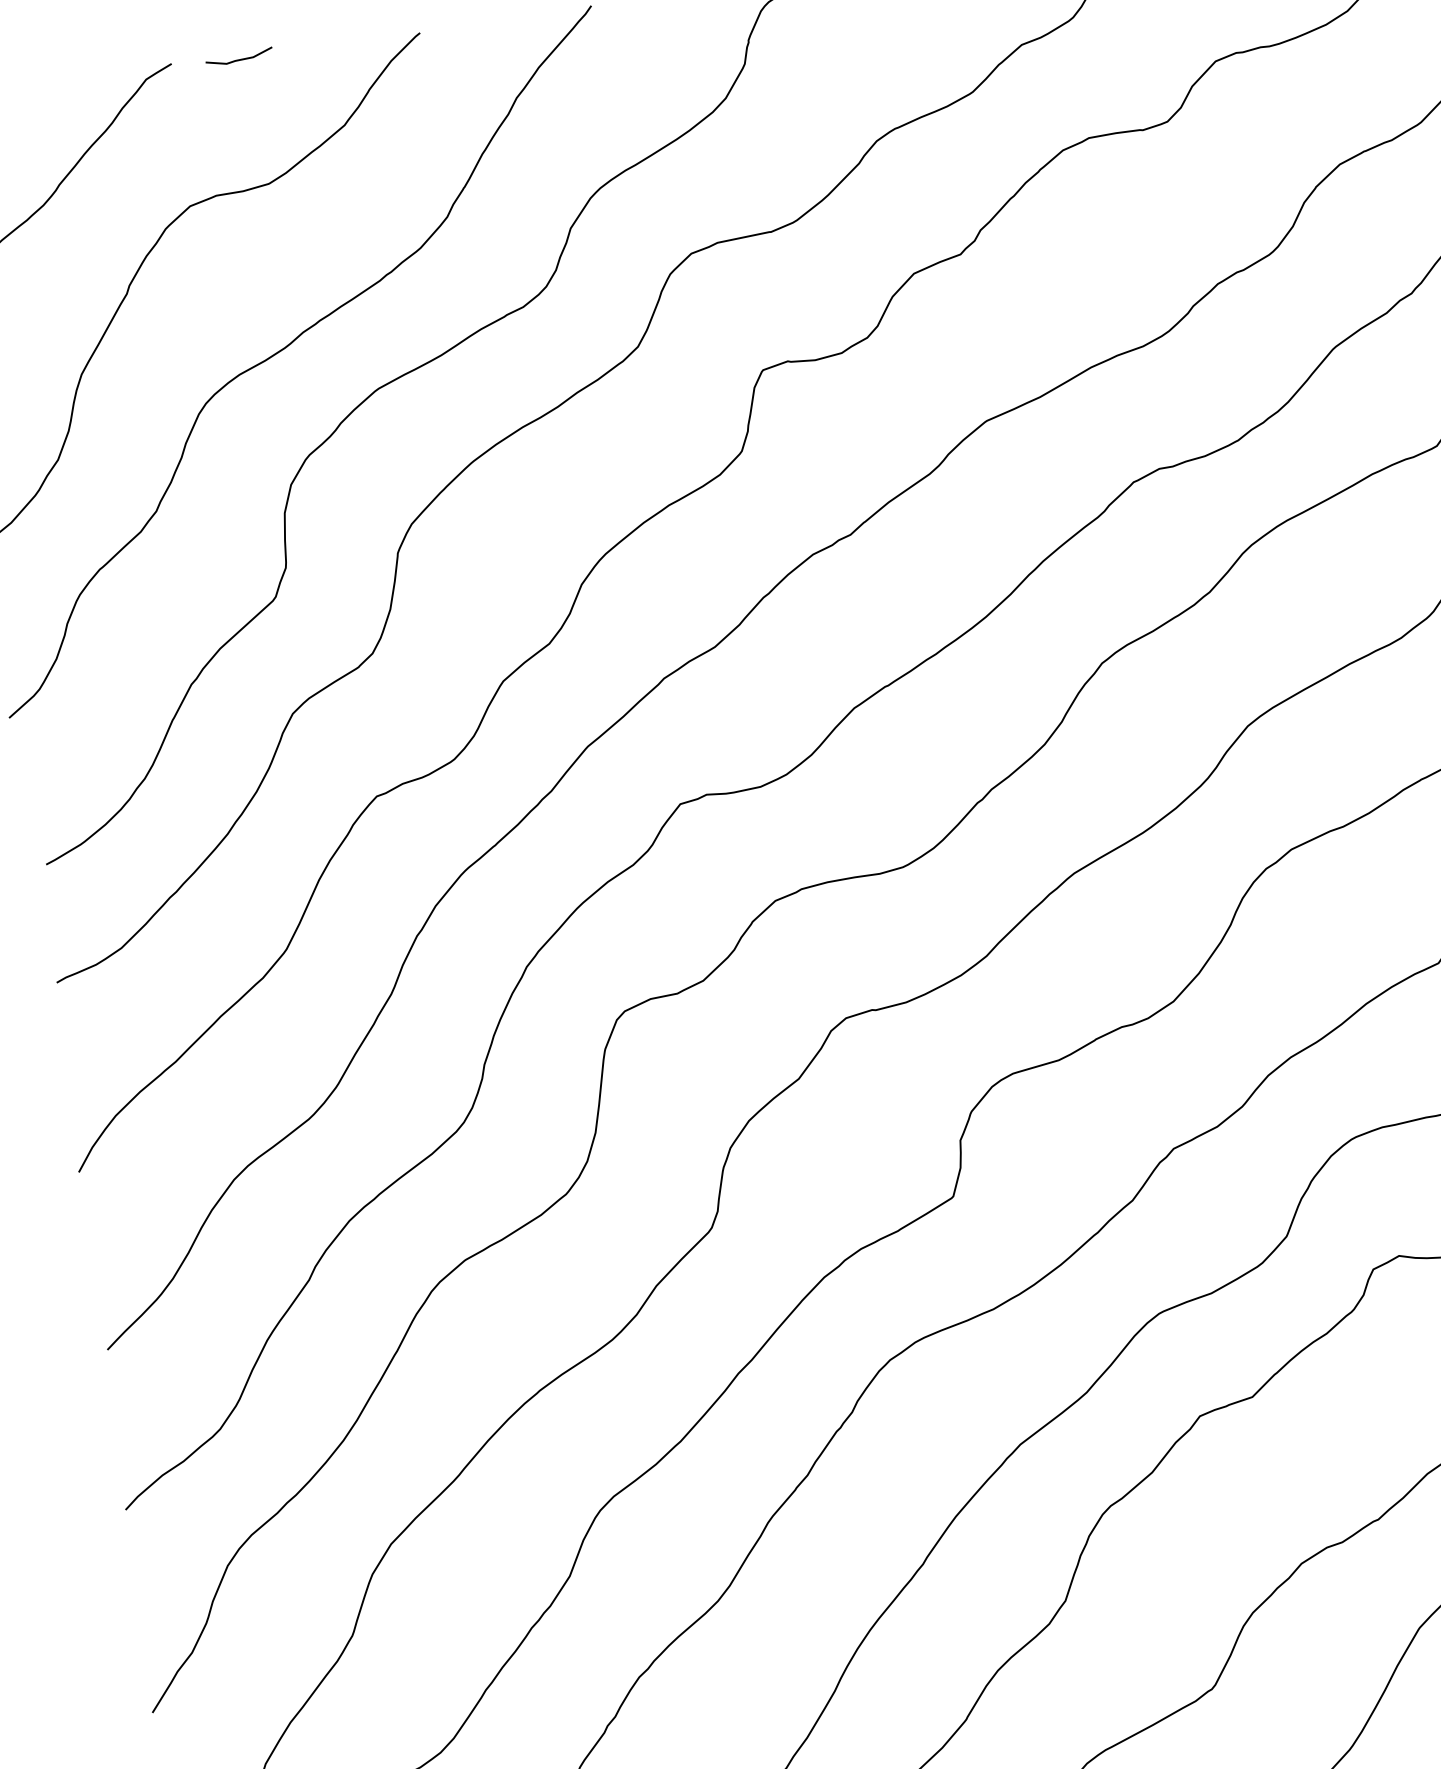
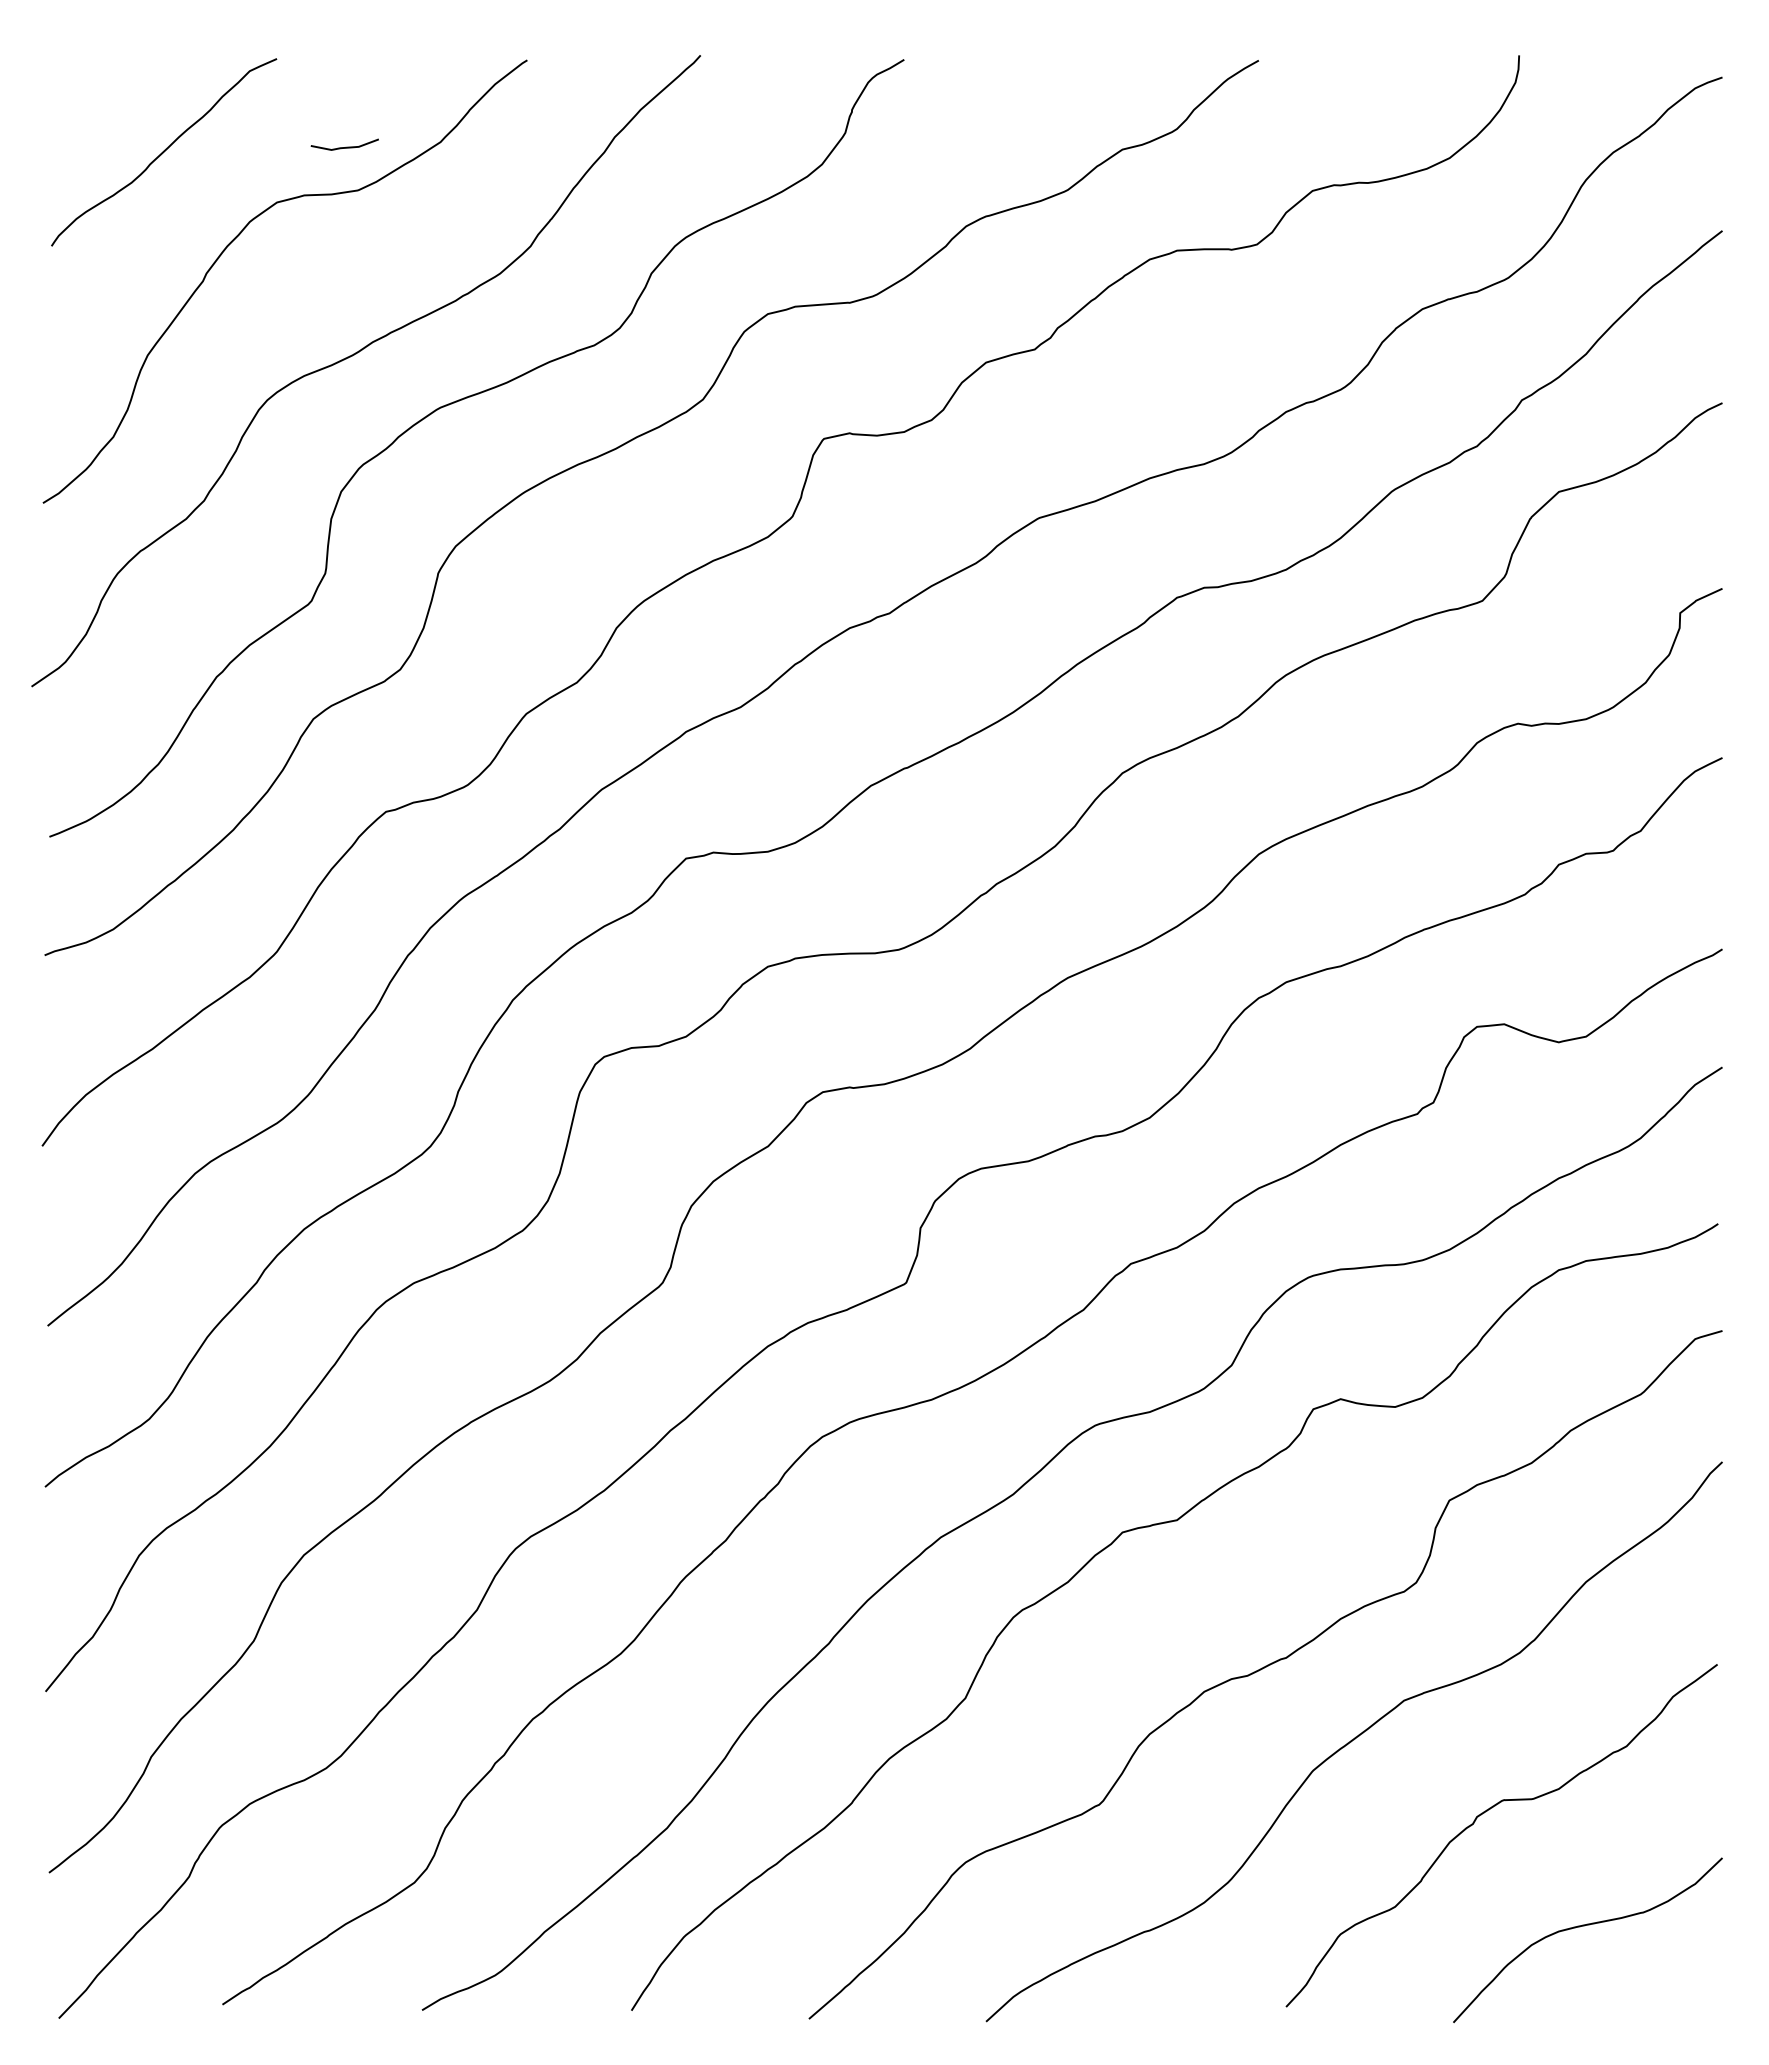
line: (241, 58) -> (346, 146), moved

